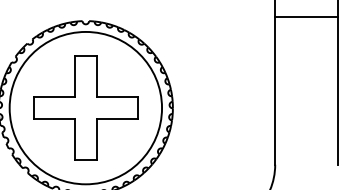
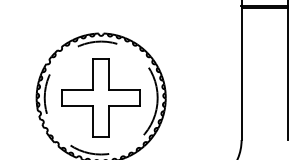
line: (306, 17) -> (264, 30), removed
circle: (84, 107) -> (100, 97), solid -> dashed

